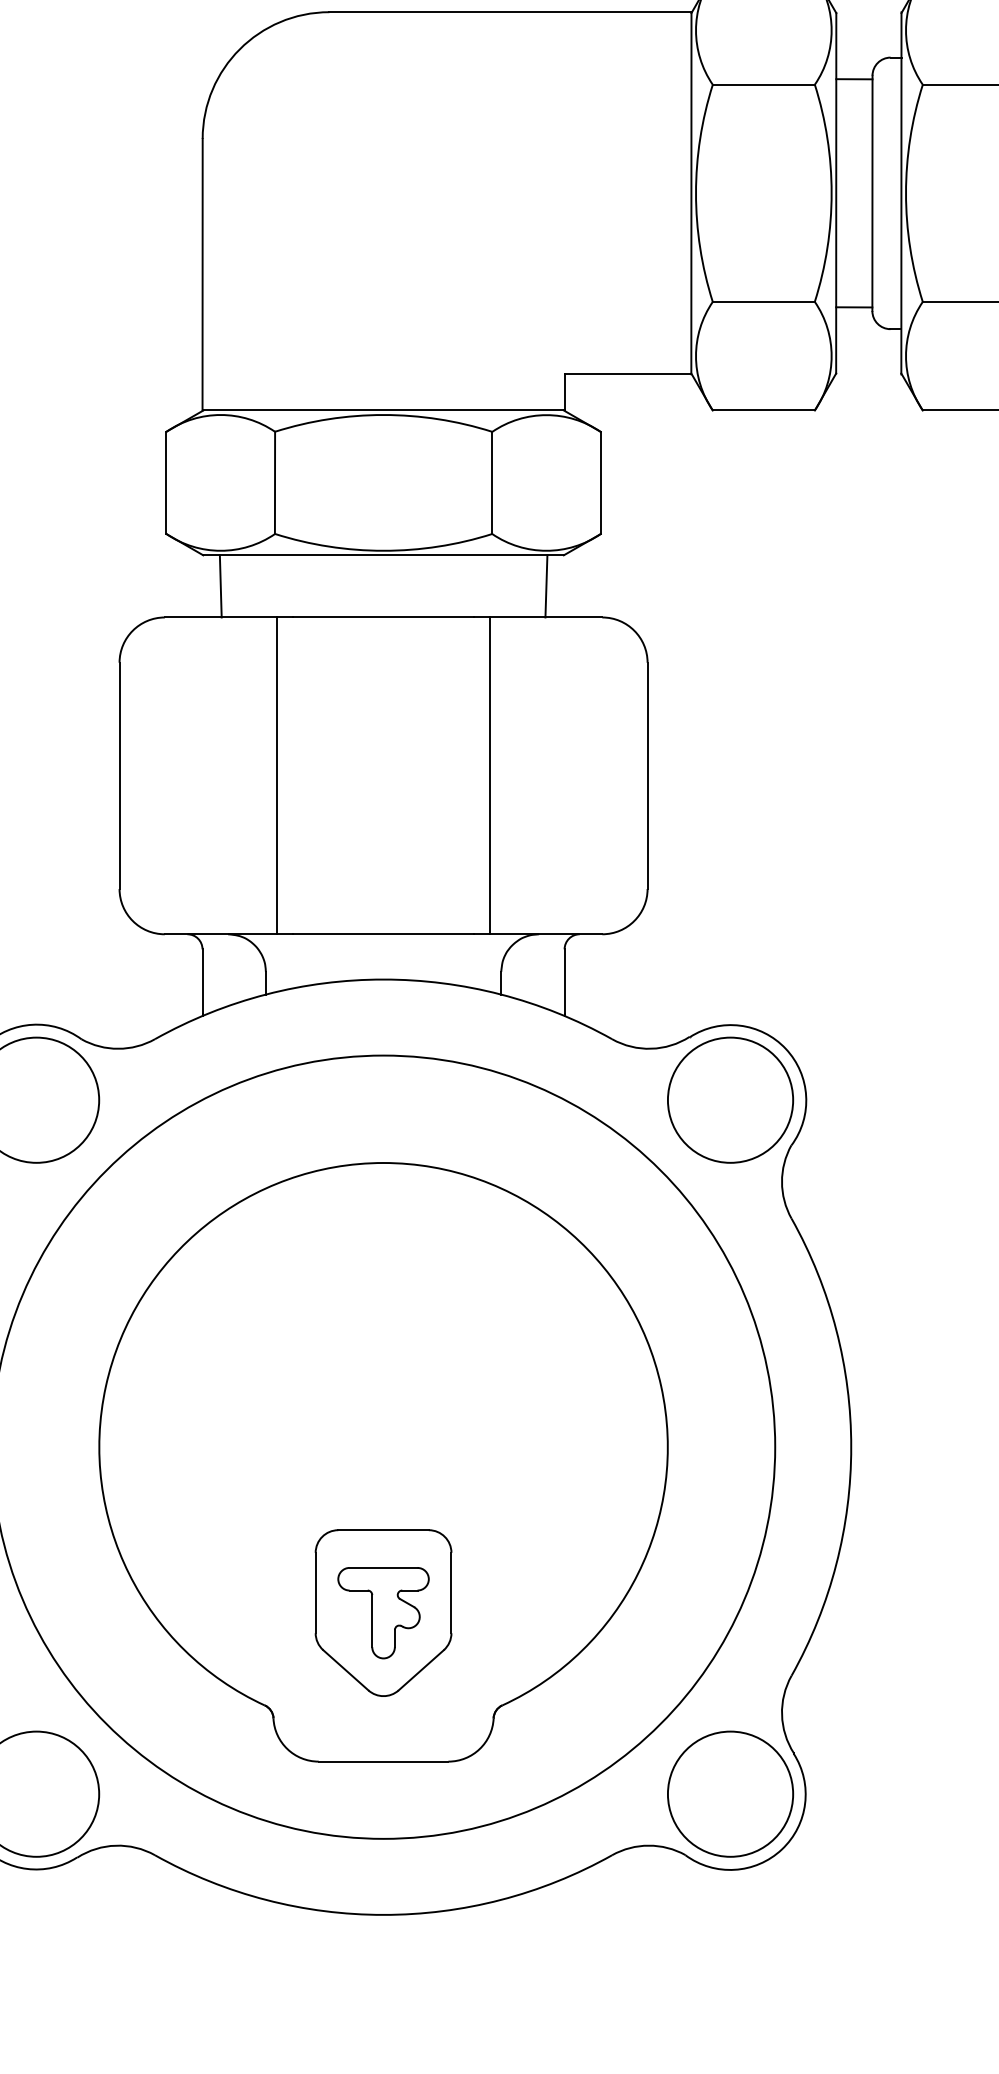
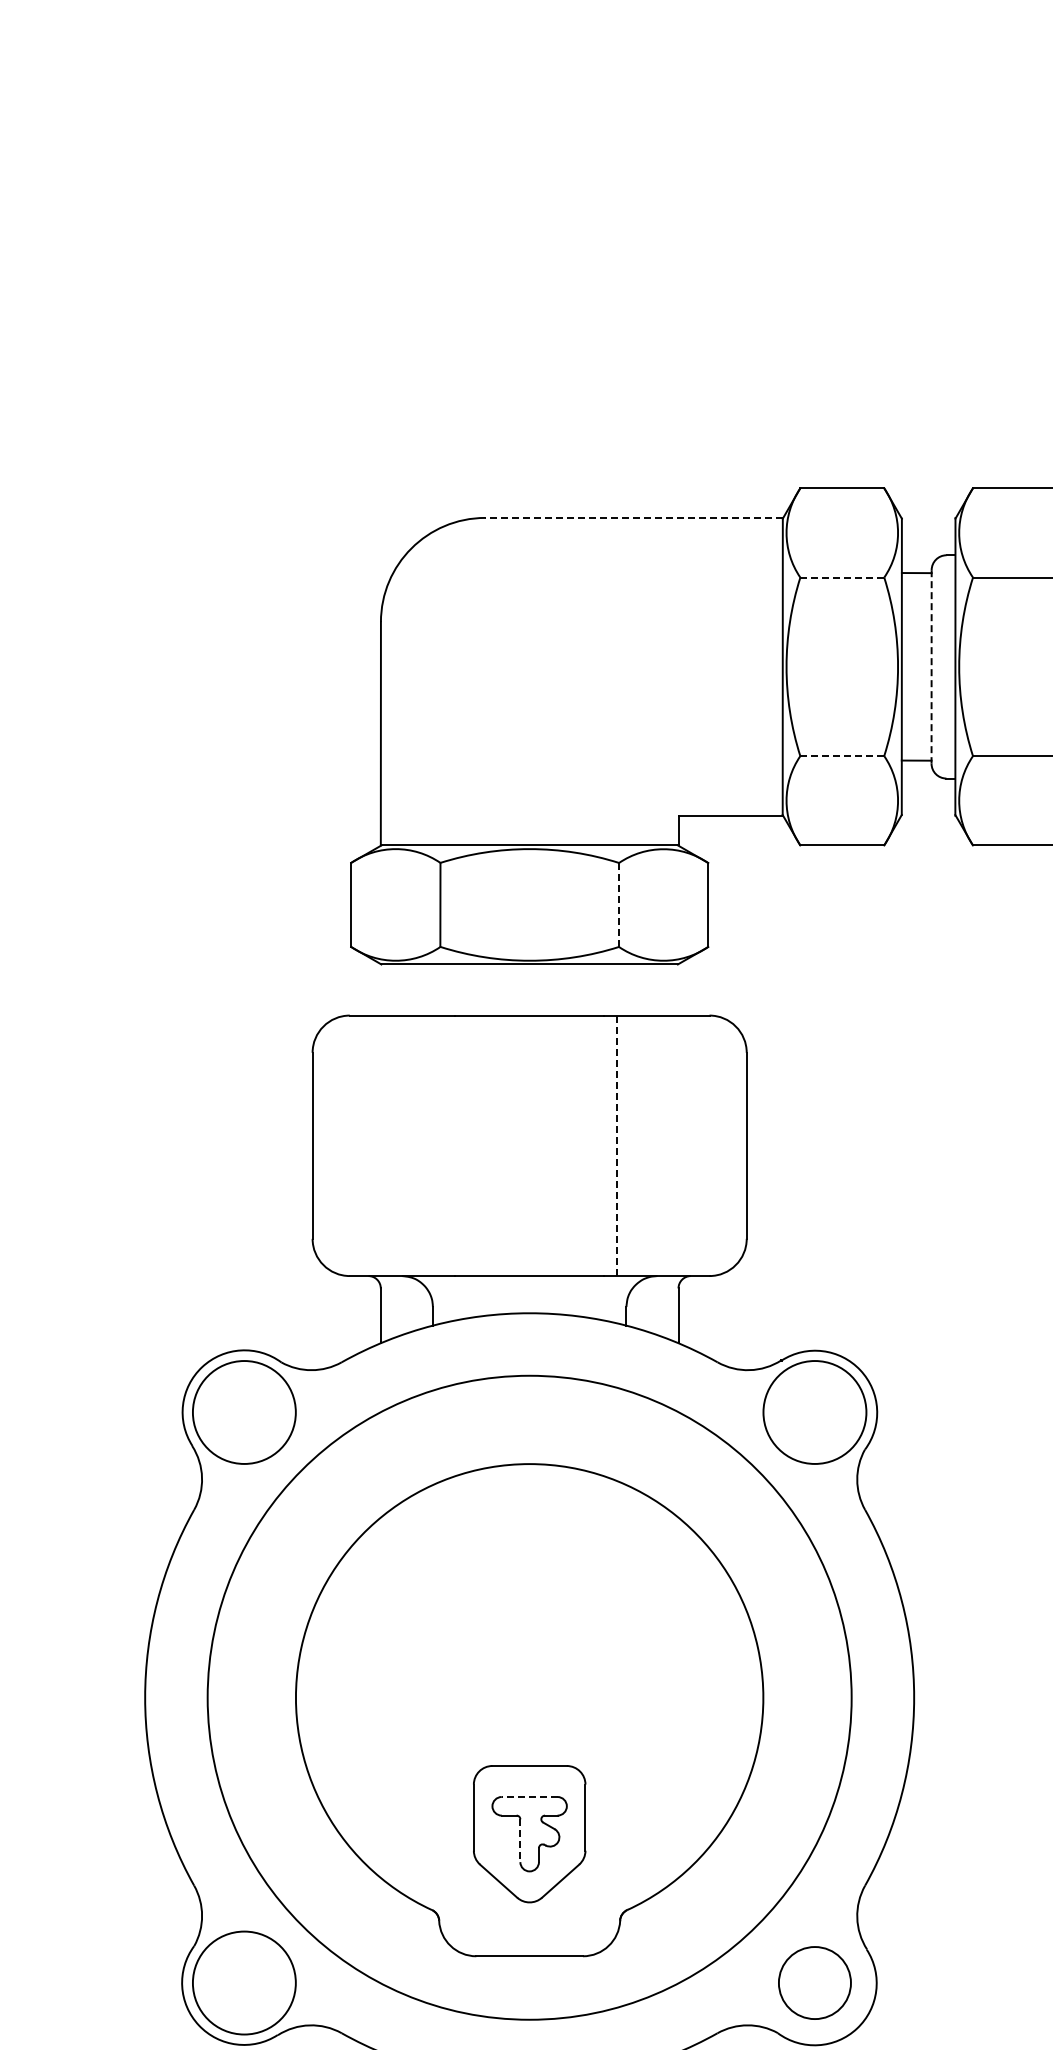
line: (509, 11) -> (633, 517), solid -> dashed
line: (764, 84) -> (842, 577), solid -> dashed
line: (872, 192) -> (931, 666), solid -> dashed
line: (764, 302) -> (842, 756), solid -> dashed
line: (491, 483) -> (618, 905), solid -> dashed
line: (220, 585) -> (395, 989), removed
line: (546, 585) -> (663, 989), removed
line: (276, 775) -> (441, 1145), removed
line: (490, 775) -> (617, 1145), solid -> dashed
line: (383, 1568) -> (529, 1797), solid -> dashed
line: (372, 1622) -> (520, 1841), solid -> dashed
circle: (730, 1793) -> (814, 1982), size x0.7

